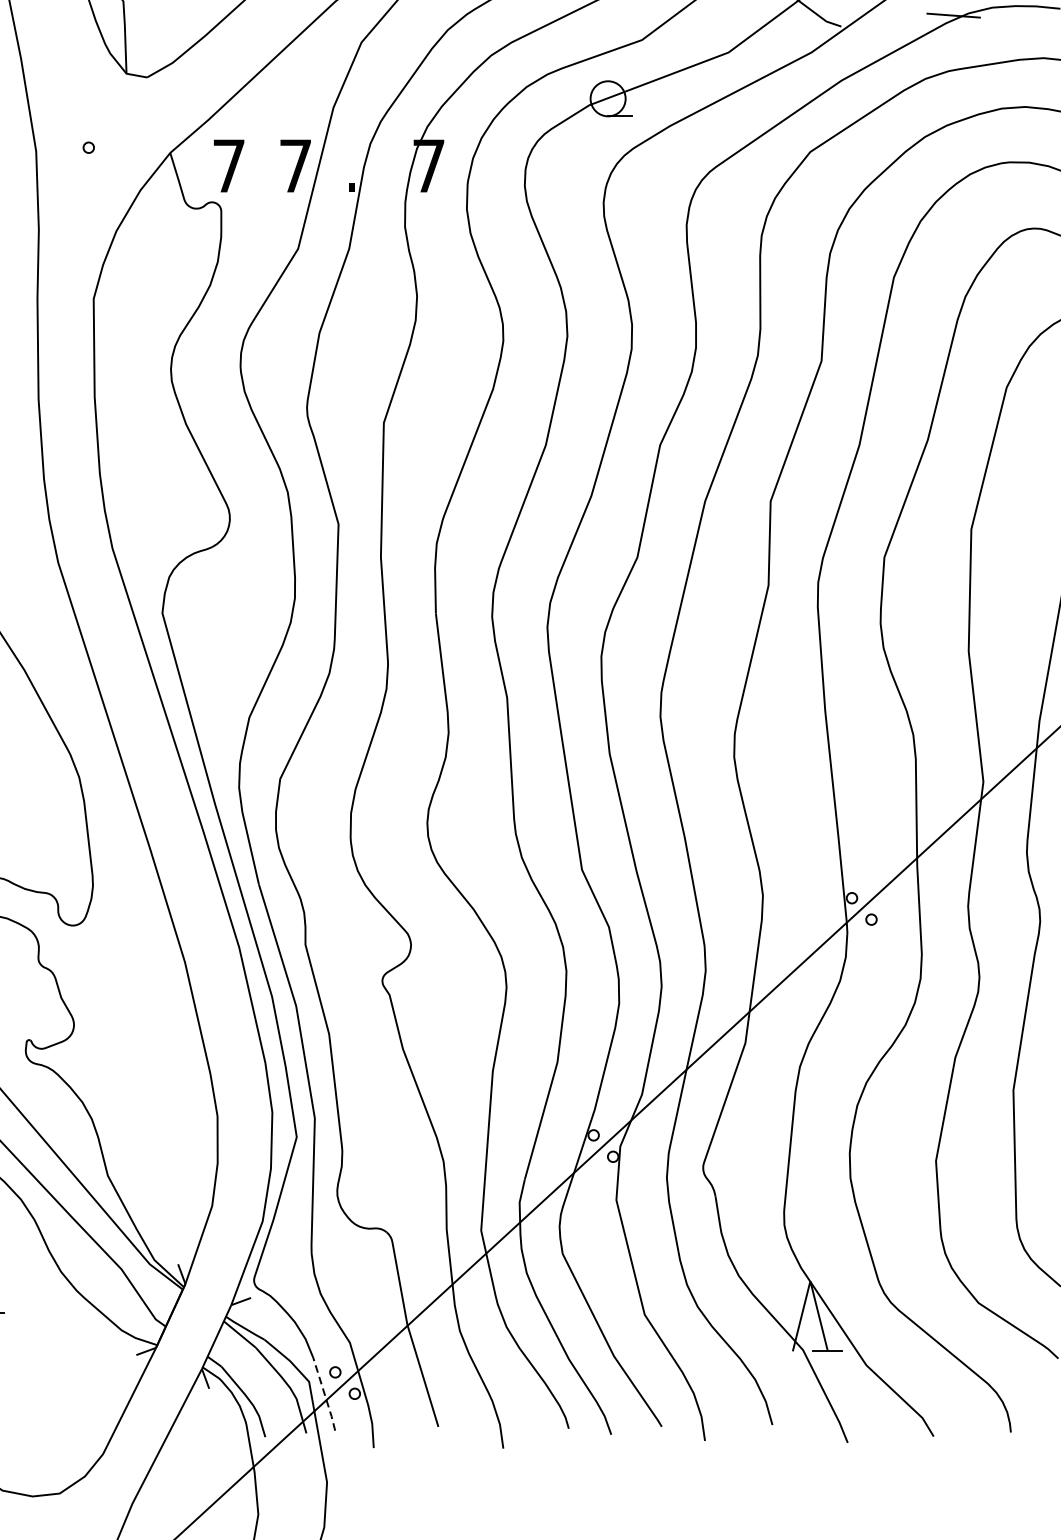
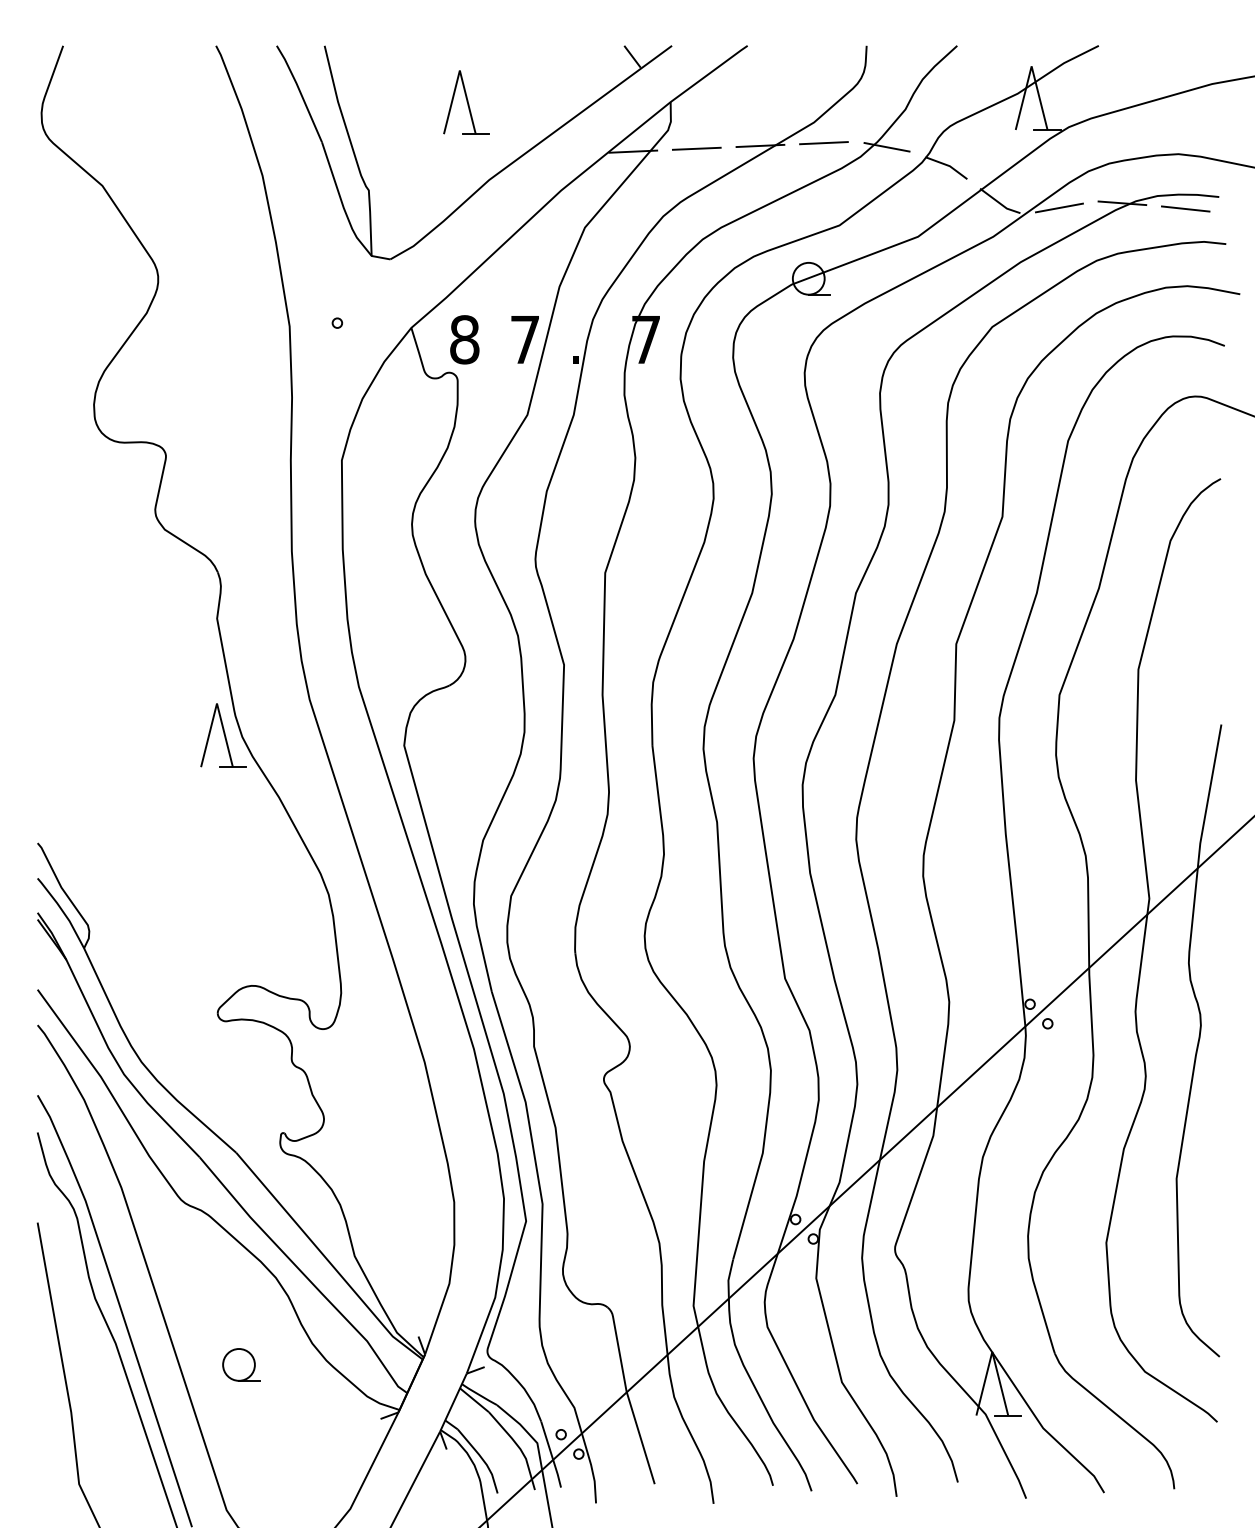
line: (883, 20) -> (1058, 207), added
line: (1023, 21) -> (1185, 208), added
text: (228, 165) -> (464, 339), 7 -> 8
line: (324, 1394) -> (551, 1454), dashed -> solid

